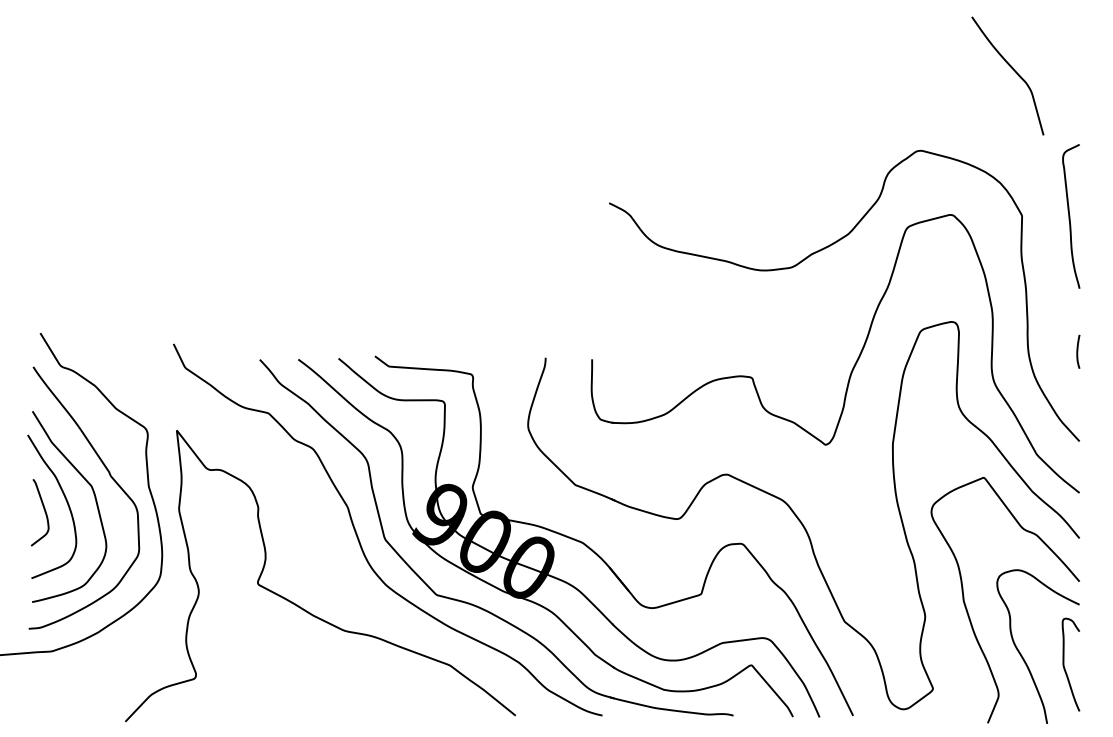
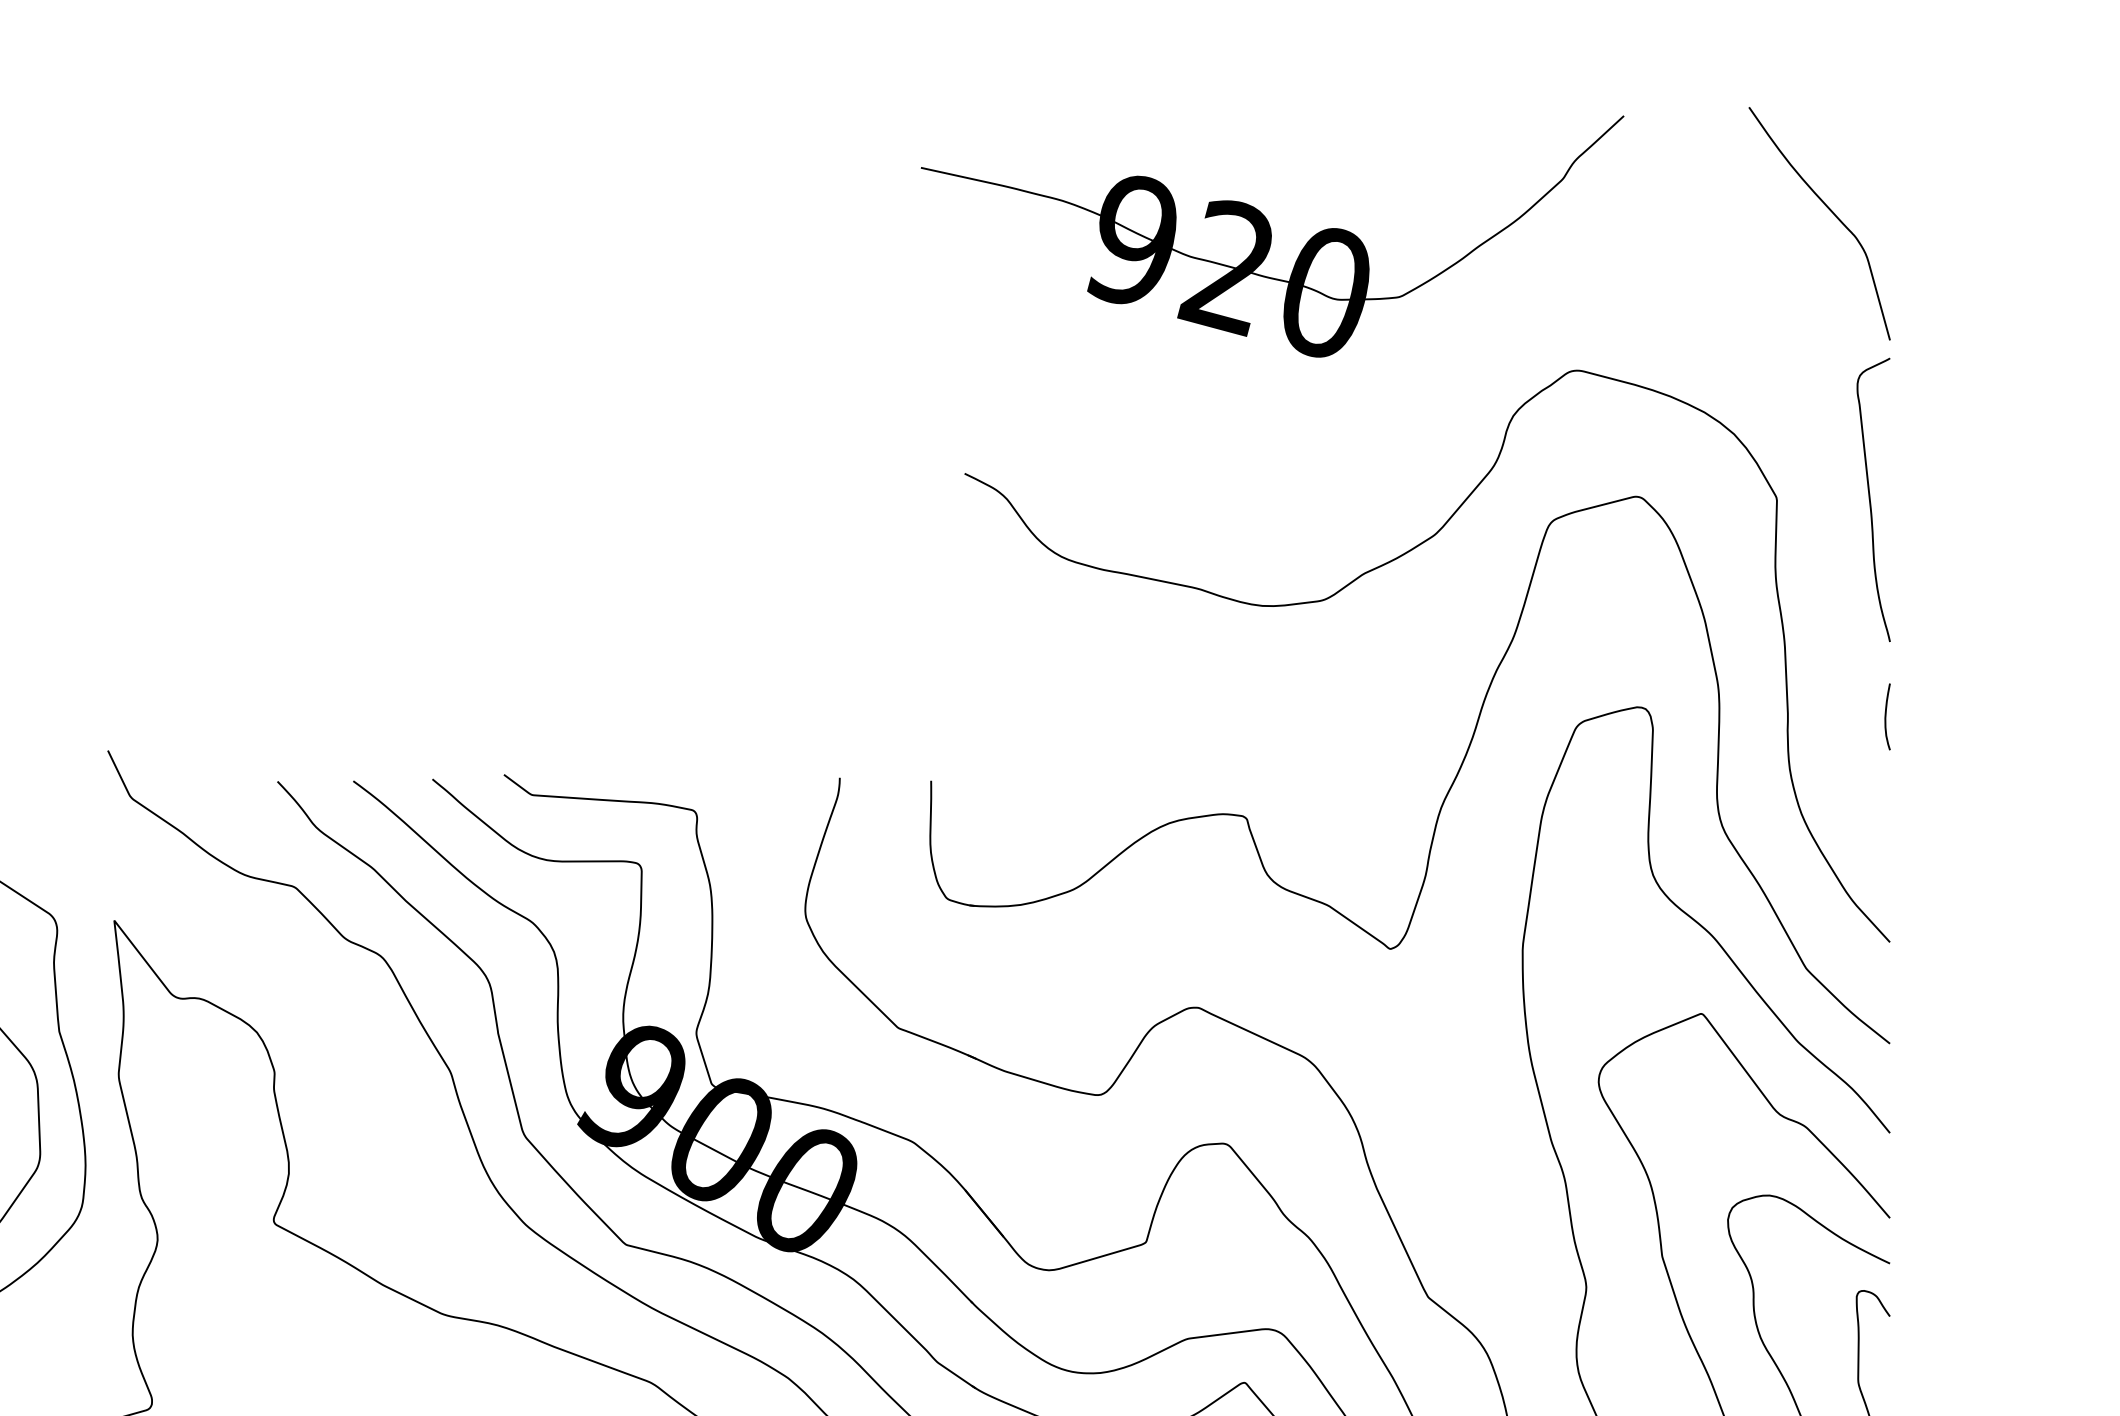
curve: (1012, 69) -> (1828, 210), moved
part: (765, 81) -> (1272, 234), added
curve: (1078, 351) -> (1887, 716), moved

